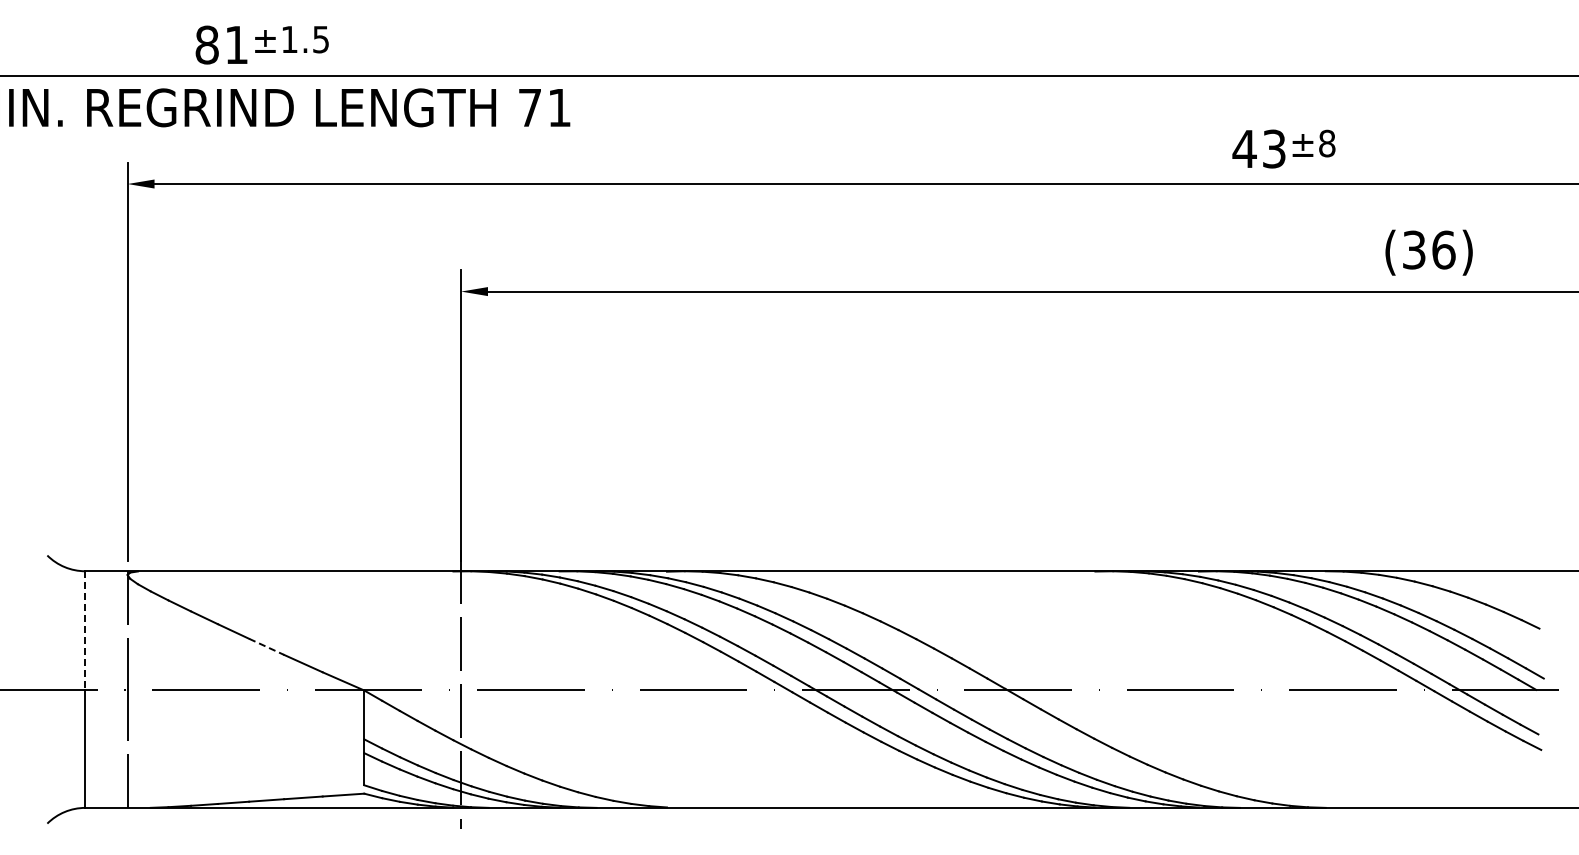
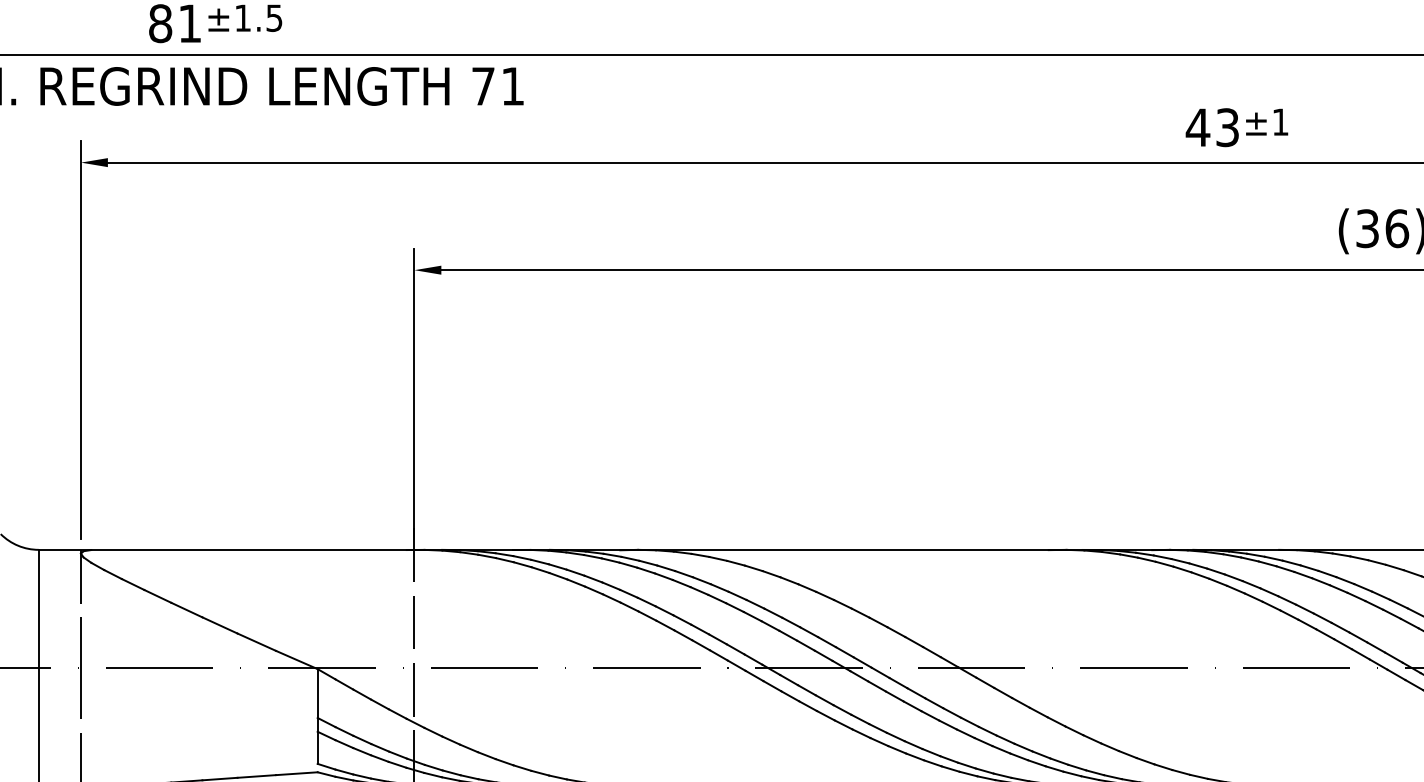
text: (1327, 143) -> (1280, 122), ±8 -> ±1
line: (85, 630) -> (38, 609), dashed -> solid
line: (267, 647) -> (220, 626), dashed -> solid

